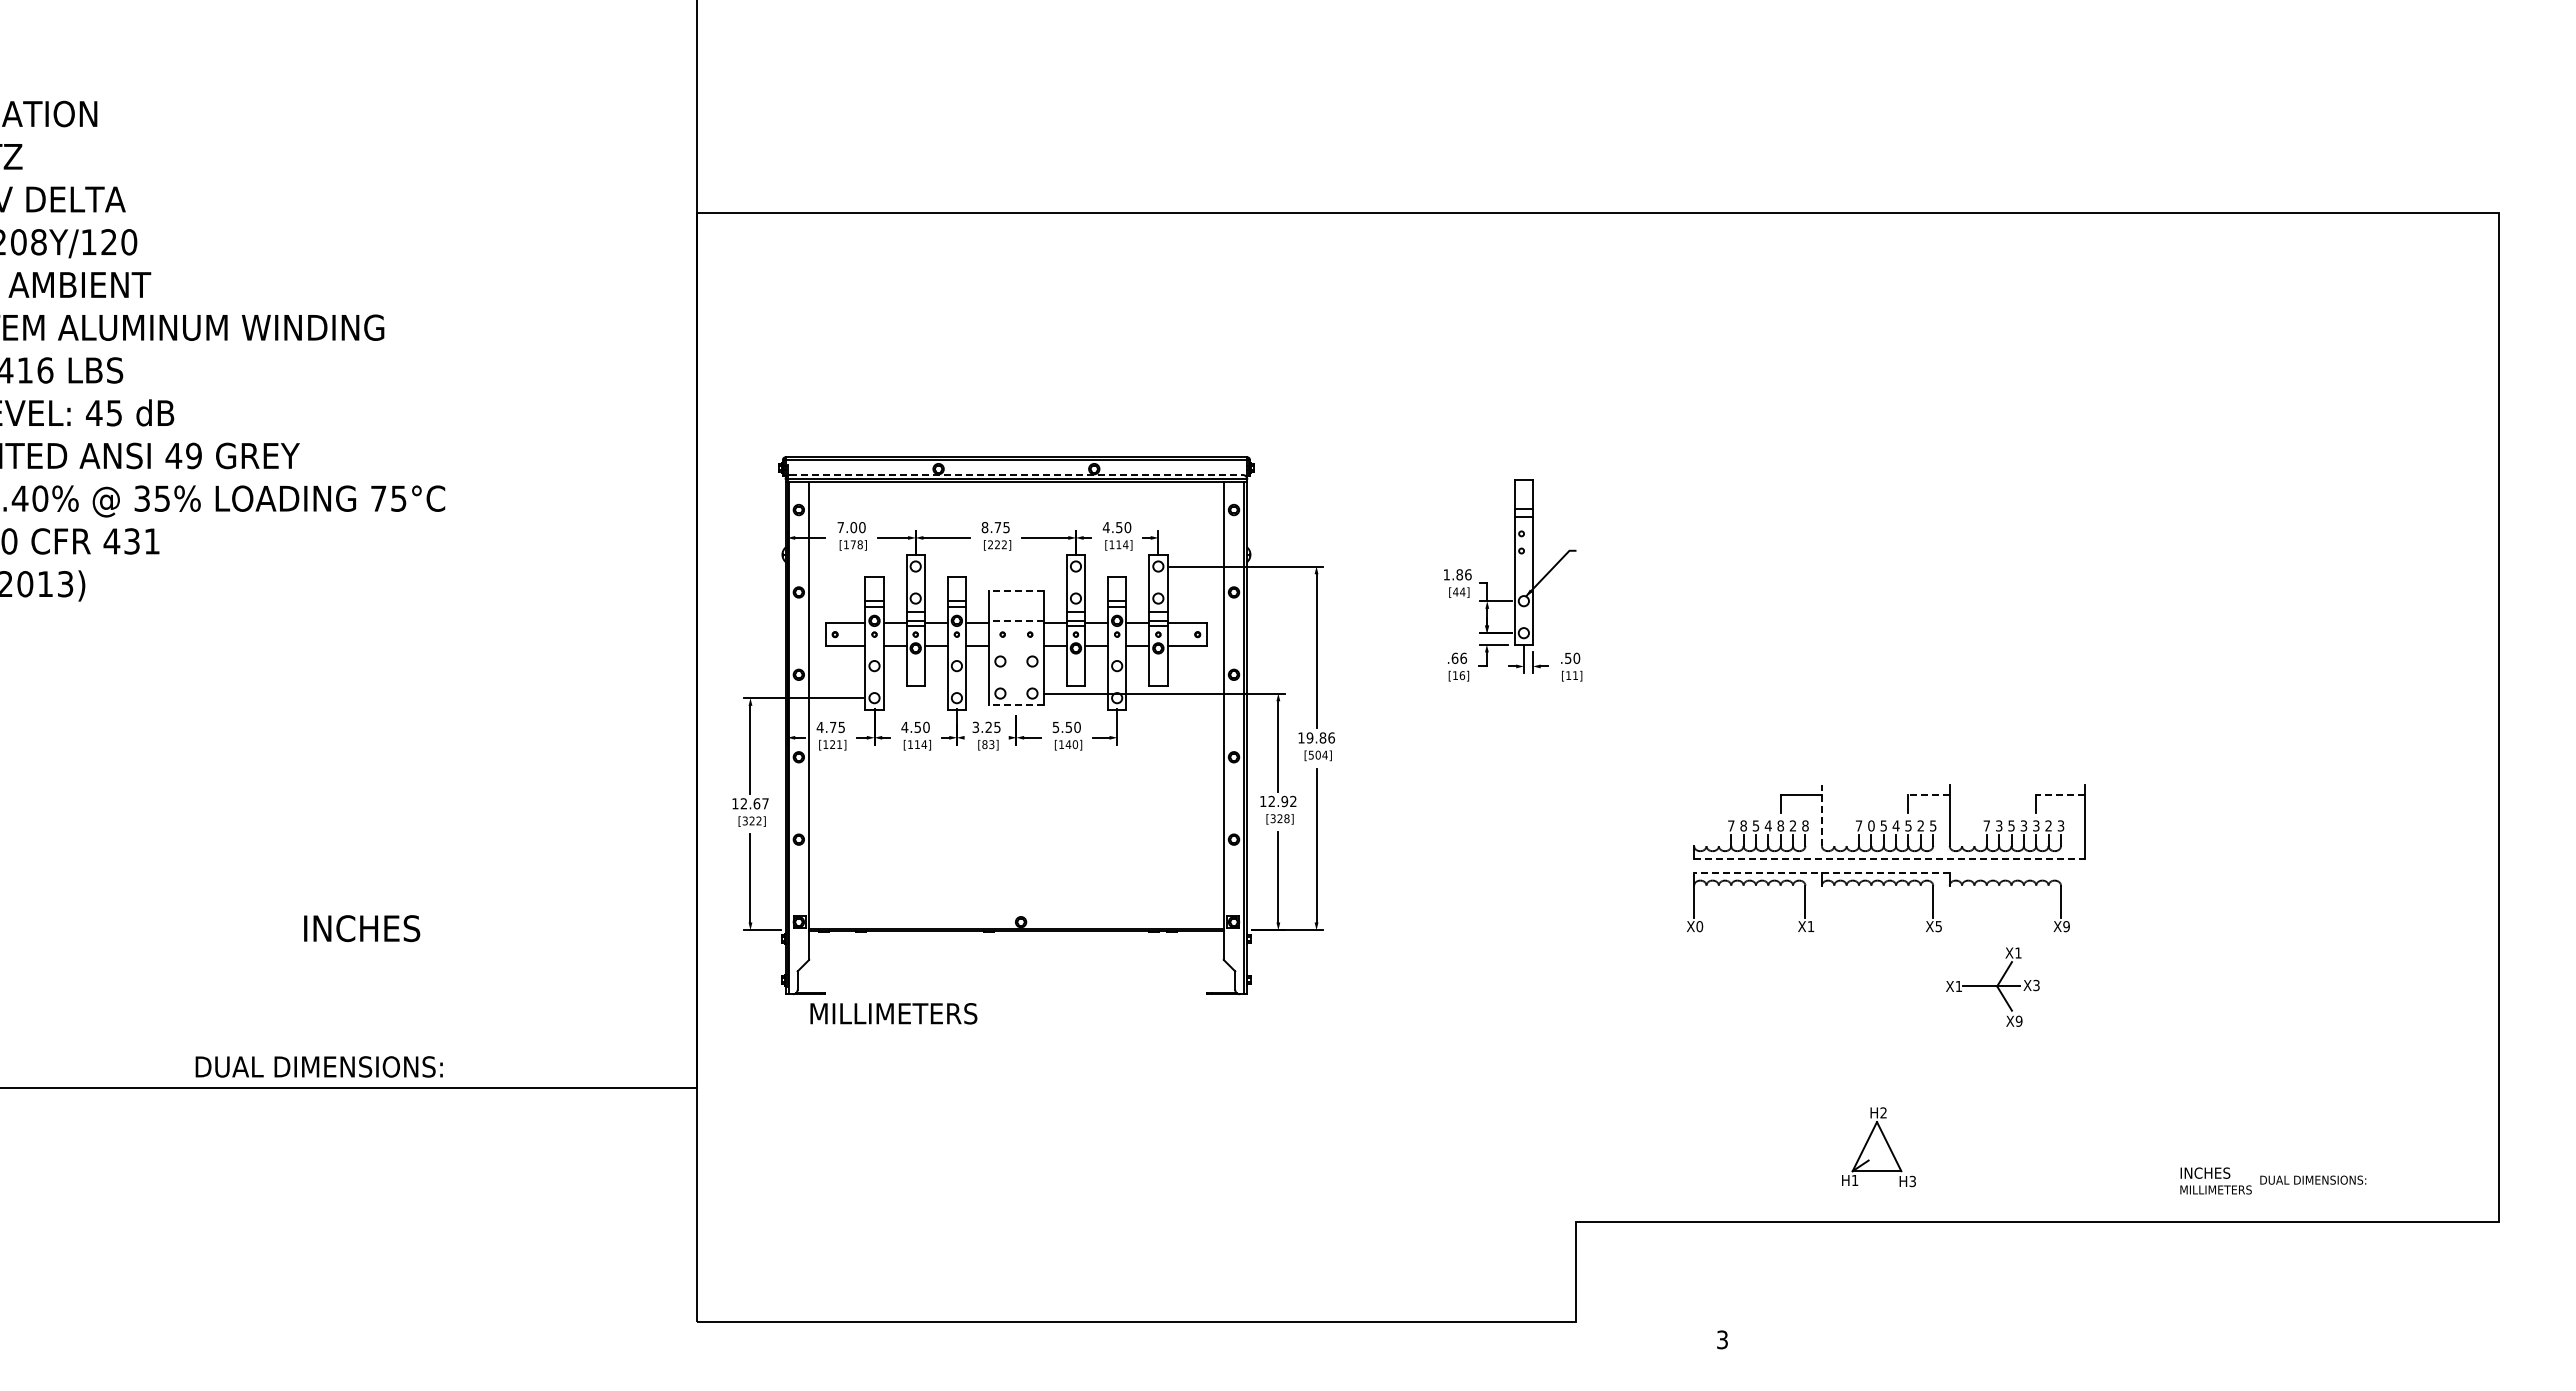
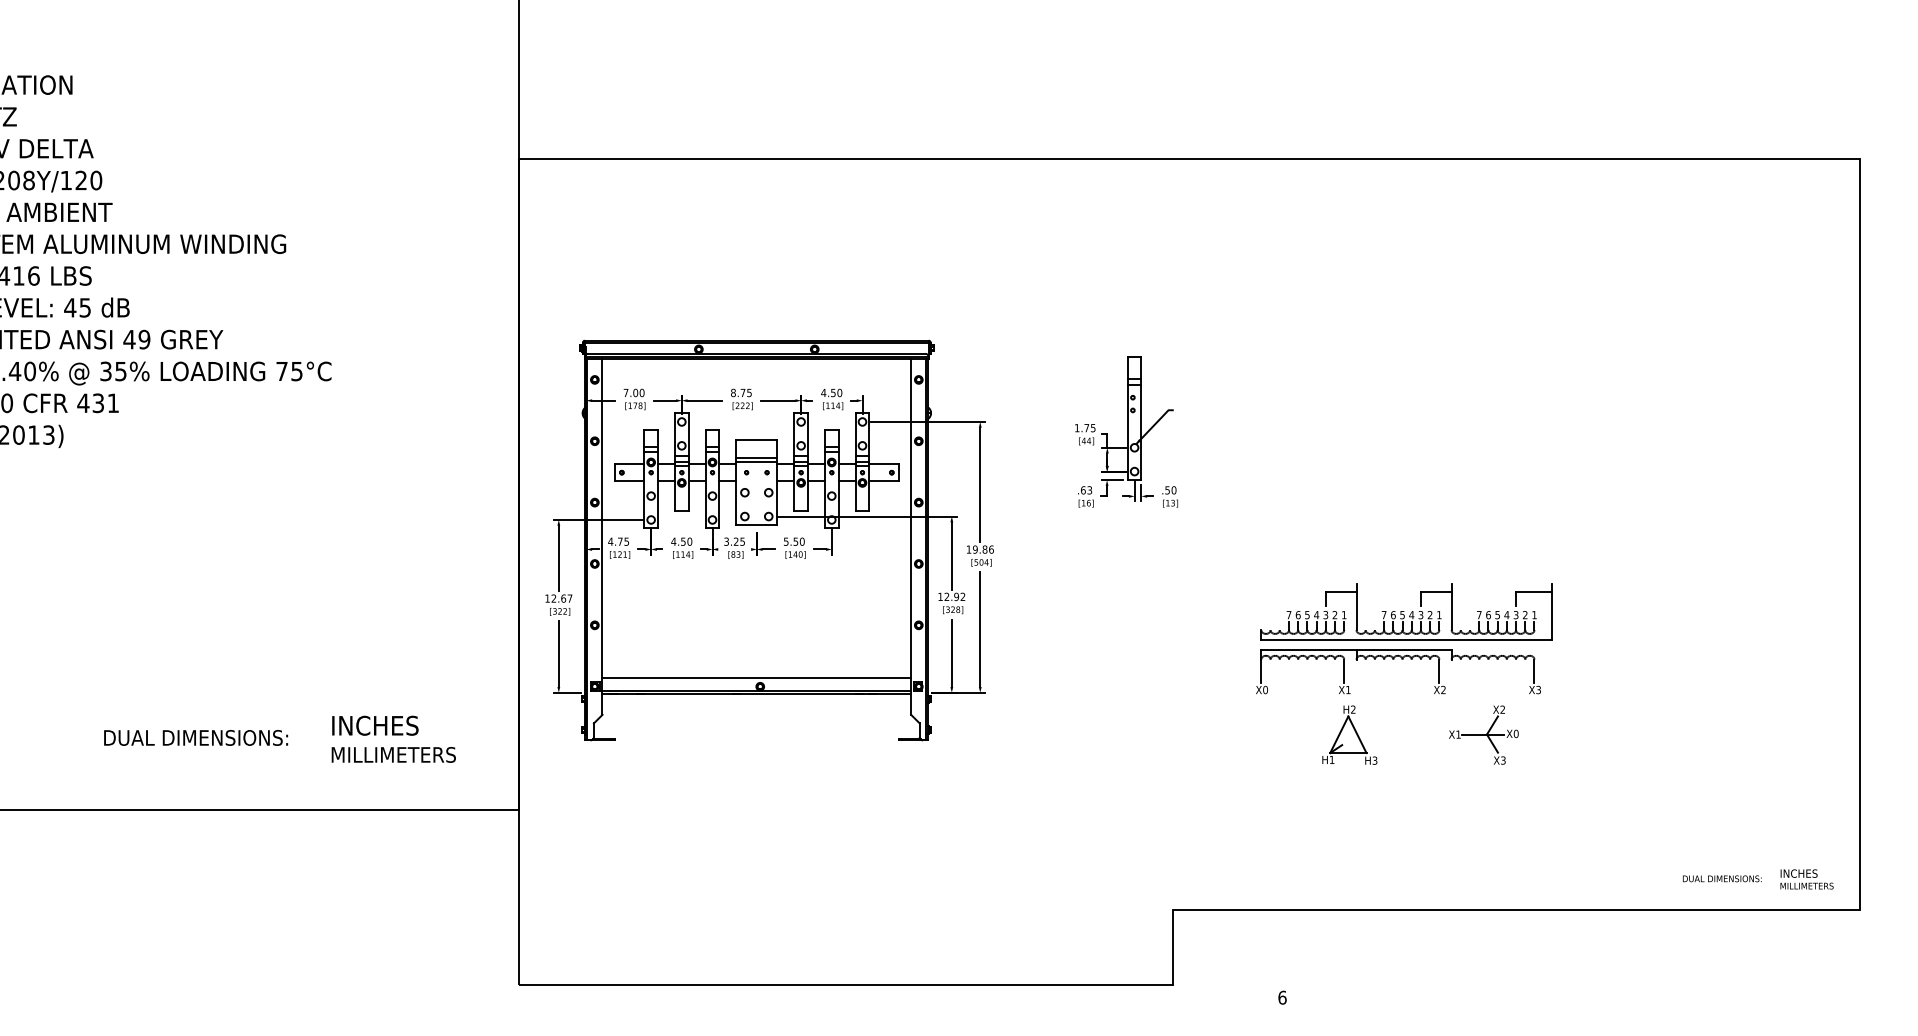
line: (1016, 474) -> (756, 353), dashed -> solid
text: (1463, 574) -> (1089, 427), 1.86 -> 1.75
line: (1015, 591) -> (756, 440), dashed -> solid
line: (1015, 614) -> (756, 457), added
line: (1015, 620) -> (756, 462), dashed -> solid
text: (1463, 657) -> (1089, 489), .66 -> .63
text: (1575, 675) -> (1173, 503), [11] -> [13]
line: (1015, 705) -> (756, 525), dashed -> solid
line: (1929, 795) -> (1436, 592), dashed -> solid
line: (2060, 795) -> (1534, 592), dashed -> solid
line: (1821, 815) -> (1356, 607), dashed -> solid
text: (1743, 825) -> (1298, 614), 8 -> 6
text: (1780, 825) -> (1325, 614), 8 -> 3
text: (1805, 825) -> (1344, 614), 8 -> 1
text: (1871, 825) -> (1393, 614), 0 -> 6
text: (1908, 825) -> (1420, 614), 5 -> 3
text: (1933, 825) -> (1439, 614), 5 -> 1
text: (1999, 825) -> (1488, 614), 3 -> 6
text: (2023, 825) -> (1506, 614), 3 -> 4
text: (2060, 825) -> (1534, 614), 3 -> 1
line: (1890, 859) -> (1407, 640), dashed -> solid
line: (1821, 872) -> (1356, 649), dashed -> solid
line: (1016, 910) -> (756, 678), added
text: (1938, 926) -> (1443, 689), X5 -> X2
text: (2066, 926) -> (1538, 689), X9 -> X3
text: (362, 928) -> (375, 725), moved
text: (2018, 952) -> (1502, 709), X1 -> X2
text: (2036, 985) -> (1516, 733), X3 -> X0
text: (893, 1013) -> (393, 754), moved
text: (2018, 1020) -> (1502, 759), X9 -> X3
text: (318, 1066) -> (195, 737), moved
part: (1878, 1147) -> (1349, 735), moved
text: (2215, 1180) -> (1806, 879), moved
text: (1722, 1339) -> (1282, 997), 3 -> 6

